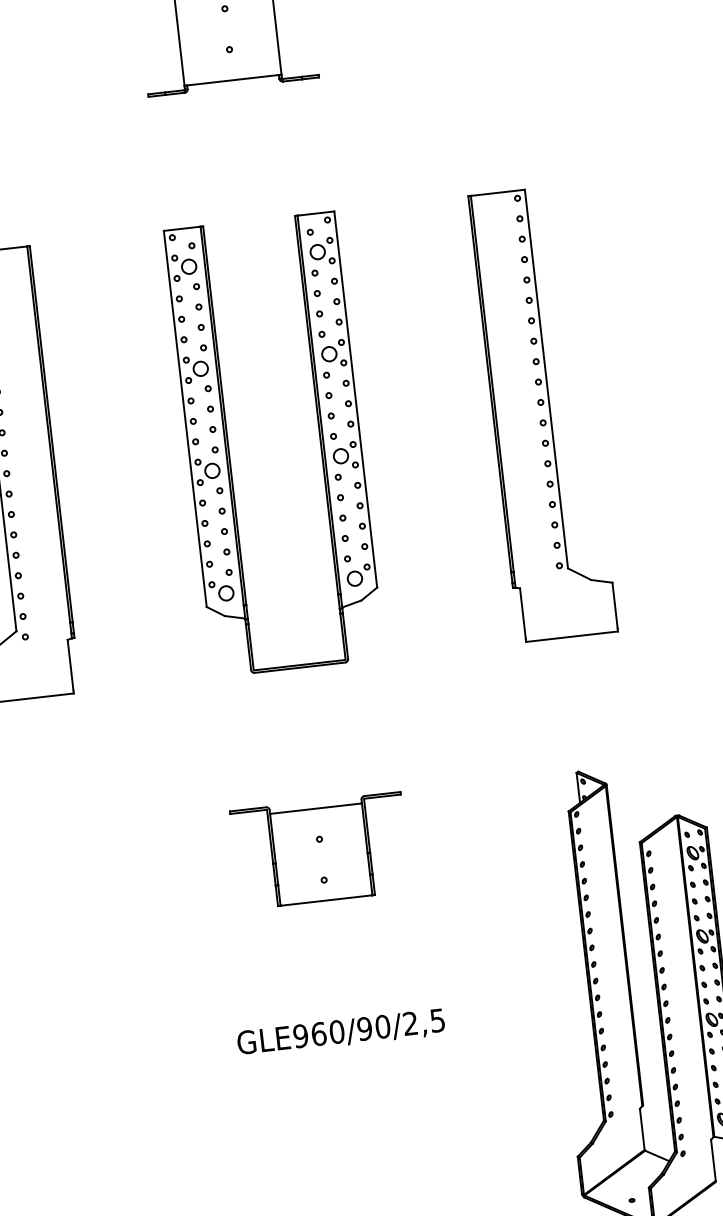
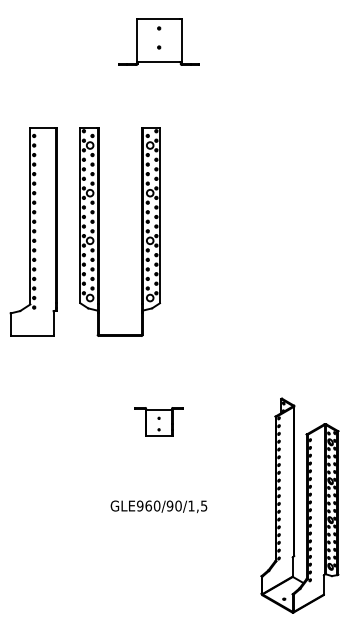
part: (542, 413) -> (284, 231), removed
part: (230, 448) -> (99, 231), moved
part: (319, 850) -> (158, 421), size x0.6
text: (410, 1022) -> (191, 505), GLE960/90/2,5 -> GLE960/90/1,5

